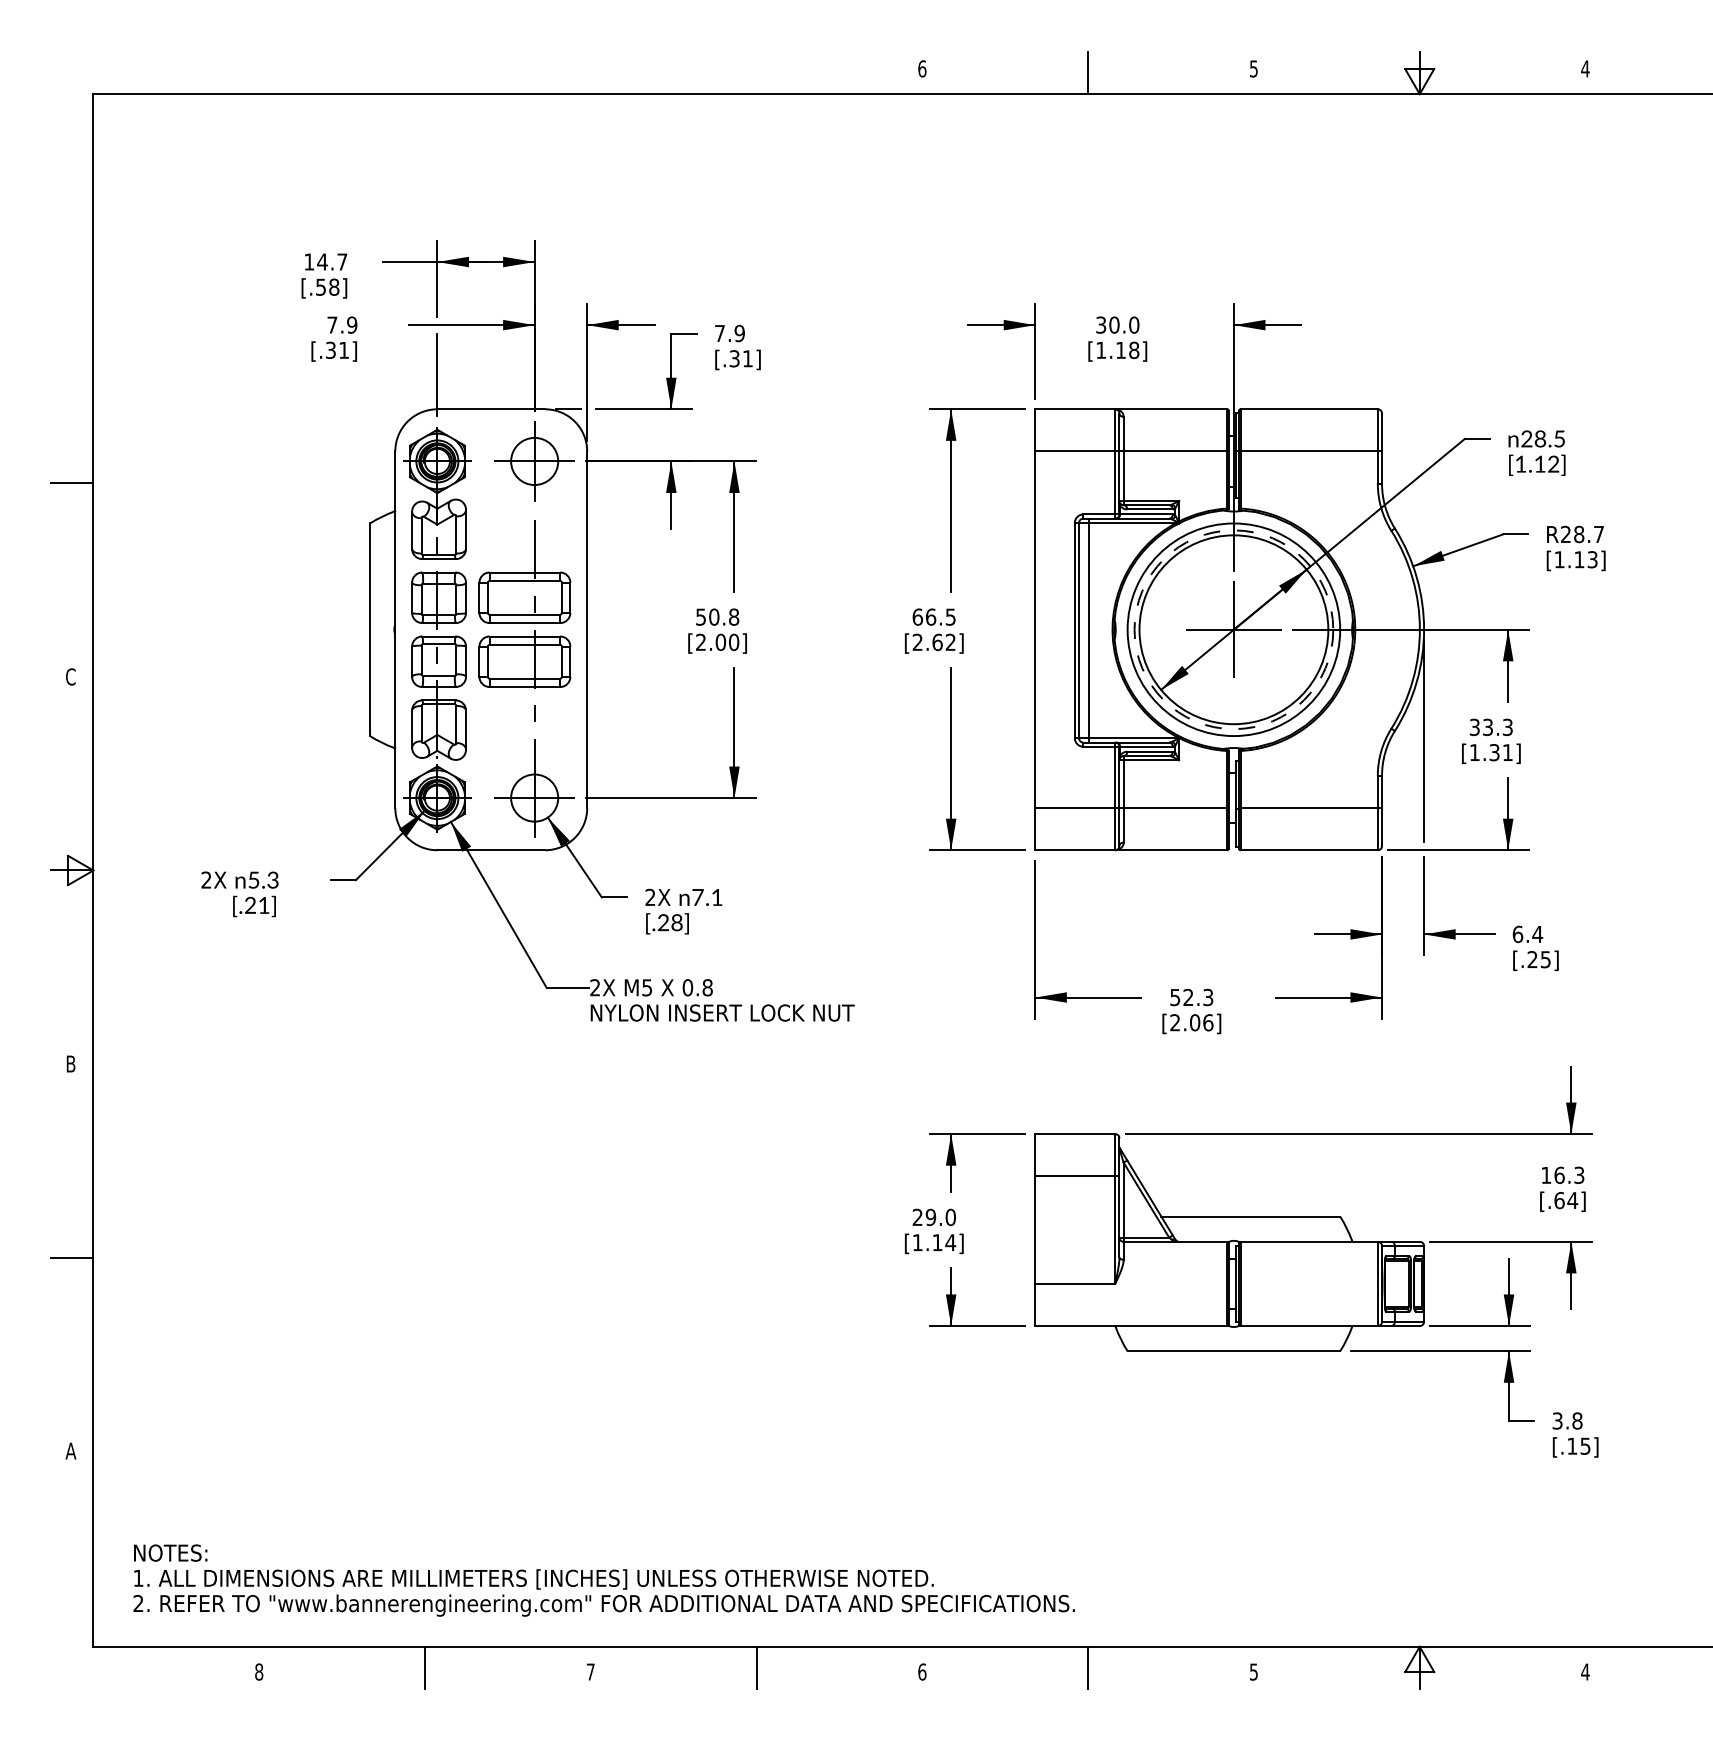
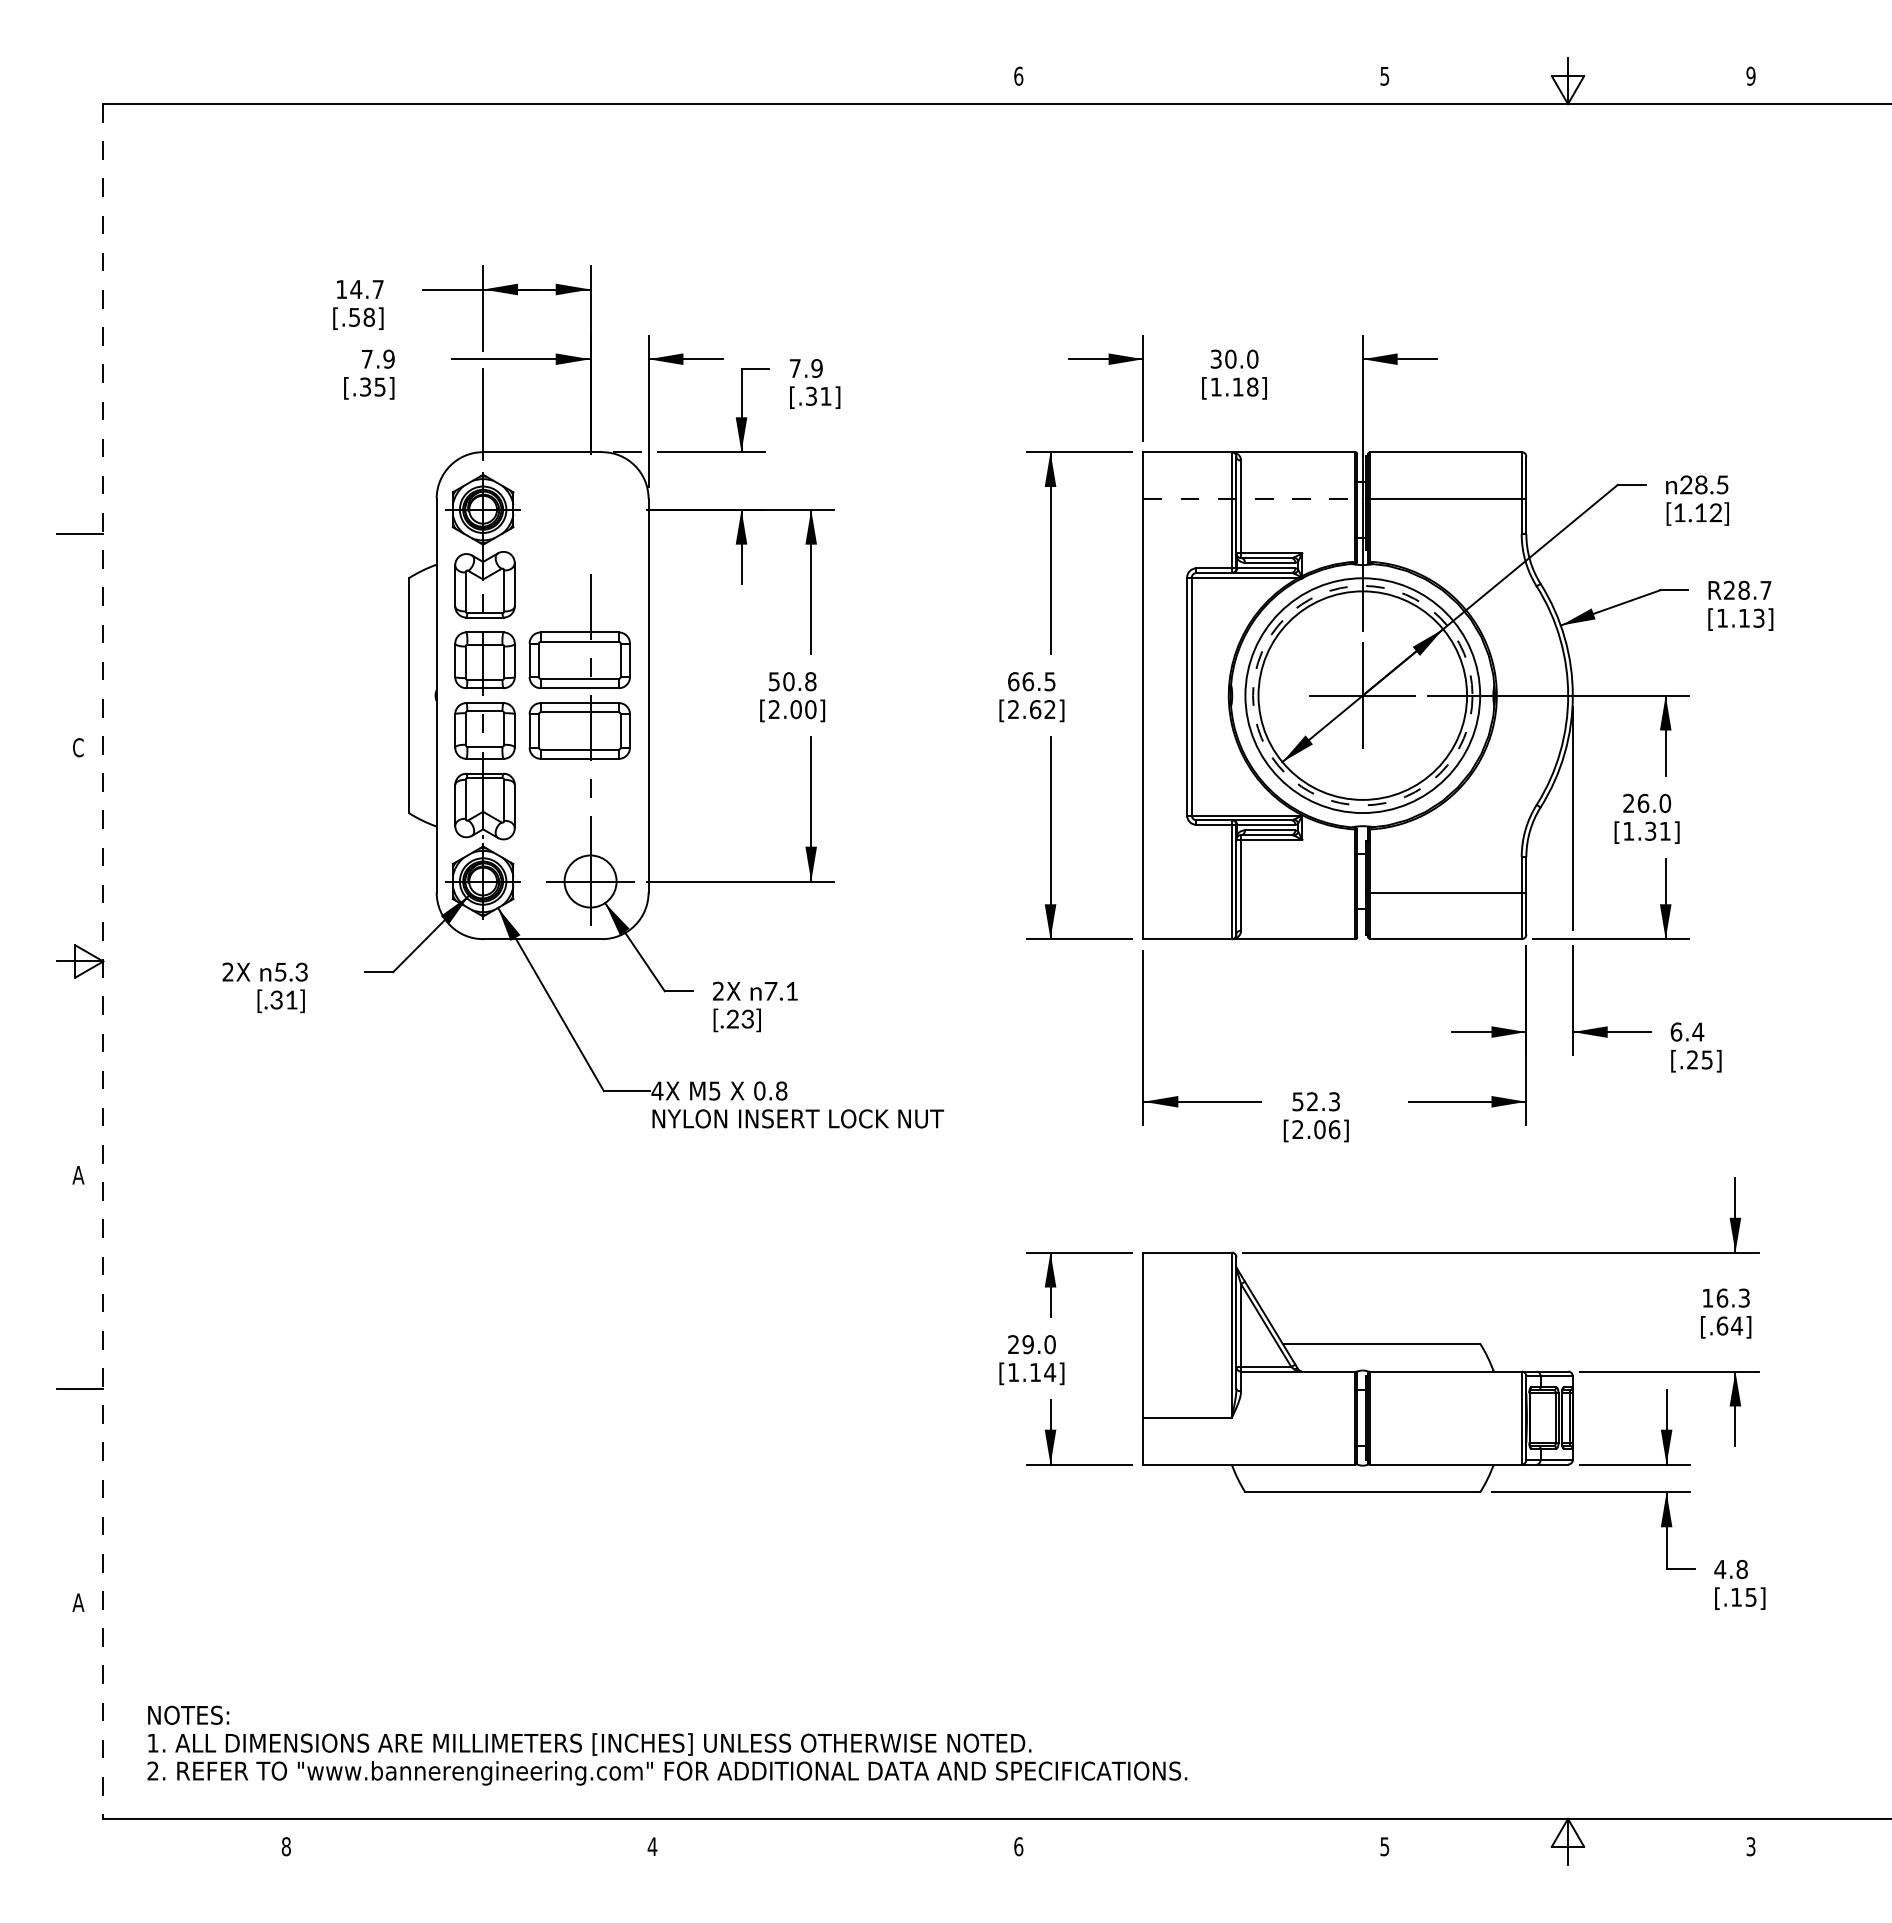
text: (1584, 68) -> (1750, 75), 4 -> 9
line: (1087, 72) -> (1201, 80), removed
text: (343, 349) -> (379, 386), [.31] -> [.35]
line: (1132, 451) -> (1250, 498), solid -> dashed
part: (534, 461) -> (590, 509), removed
line: (1088, 630) -> (1202, 696), removed
text: (1491, 727) -> (1647, 803), 33.3 -> 26.0
line: (1132, 808) -> (1250, 892), removed
line: (93, 870) -> (103, 961), solid -> dashed
text: (250, 907) -> (276, 1002), [.21] -> [.31]
text: (676, 923) -> (747, 1019), [.28] -> [.23]
text: (595, 987) -> (657, 1090), 2X -> 4X
text: (70, 1064) -> (78, 1175), B -> A
line: (1076, 1176) -> (1189, 1299), removed
text: (1557, 1421) -> (1720, 1569), 3.8 -> 4.8
line: (425, 1667) -> (469, 1841), removed
line: (756, 1667) -> (835, 1841), removed
line: (1087, 1667) -> (1201, 1841), removed
text: (590, 1671) -> (652, 1846), 7 -> 4
text: (1584, 1671) -> (1750, 1846), 4 -> 3

